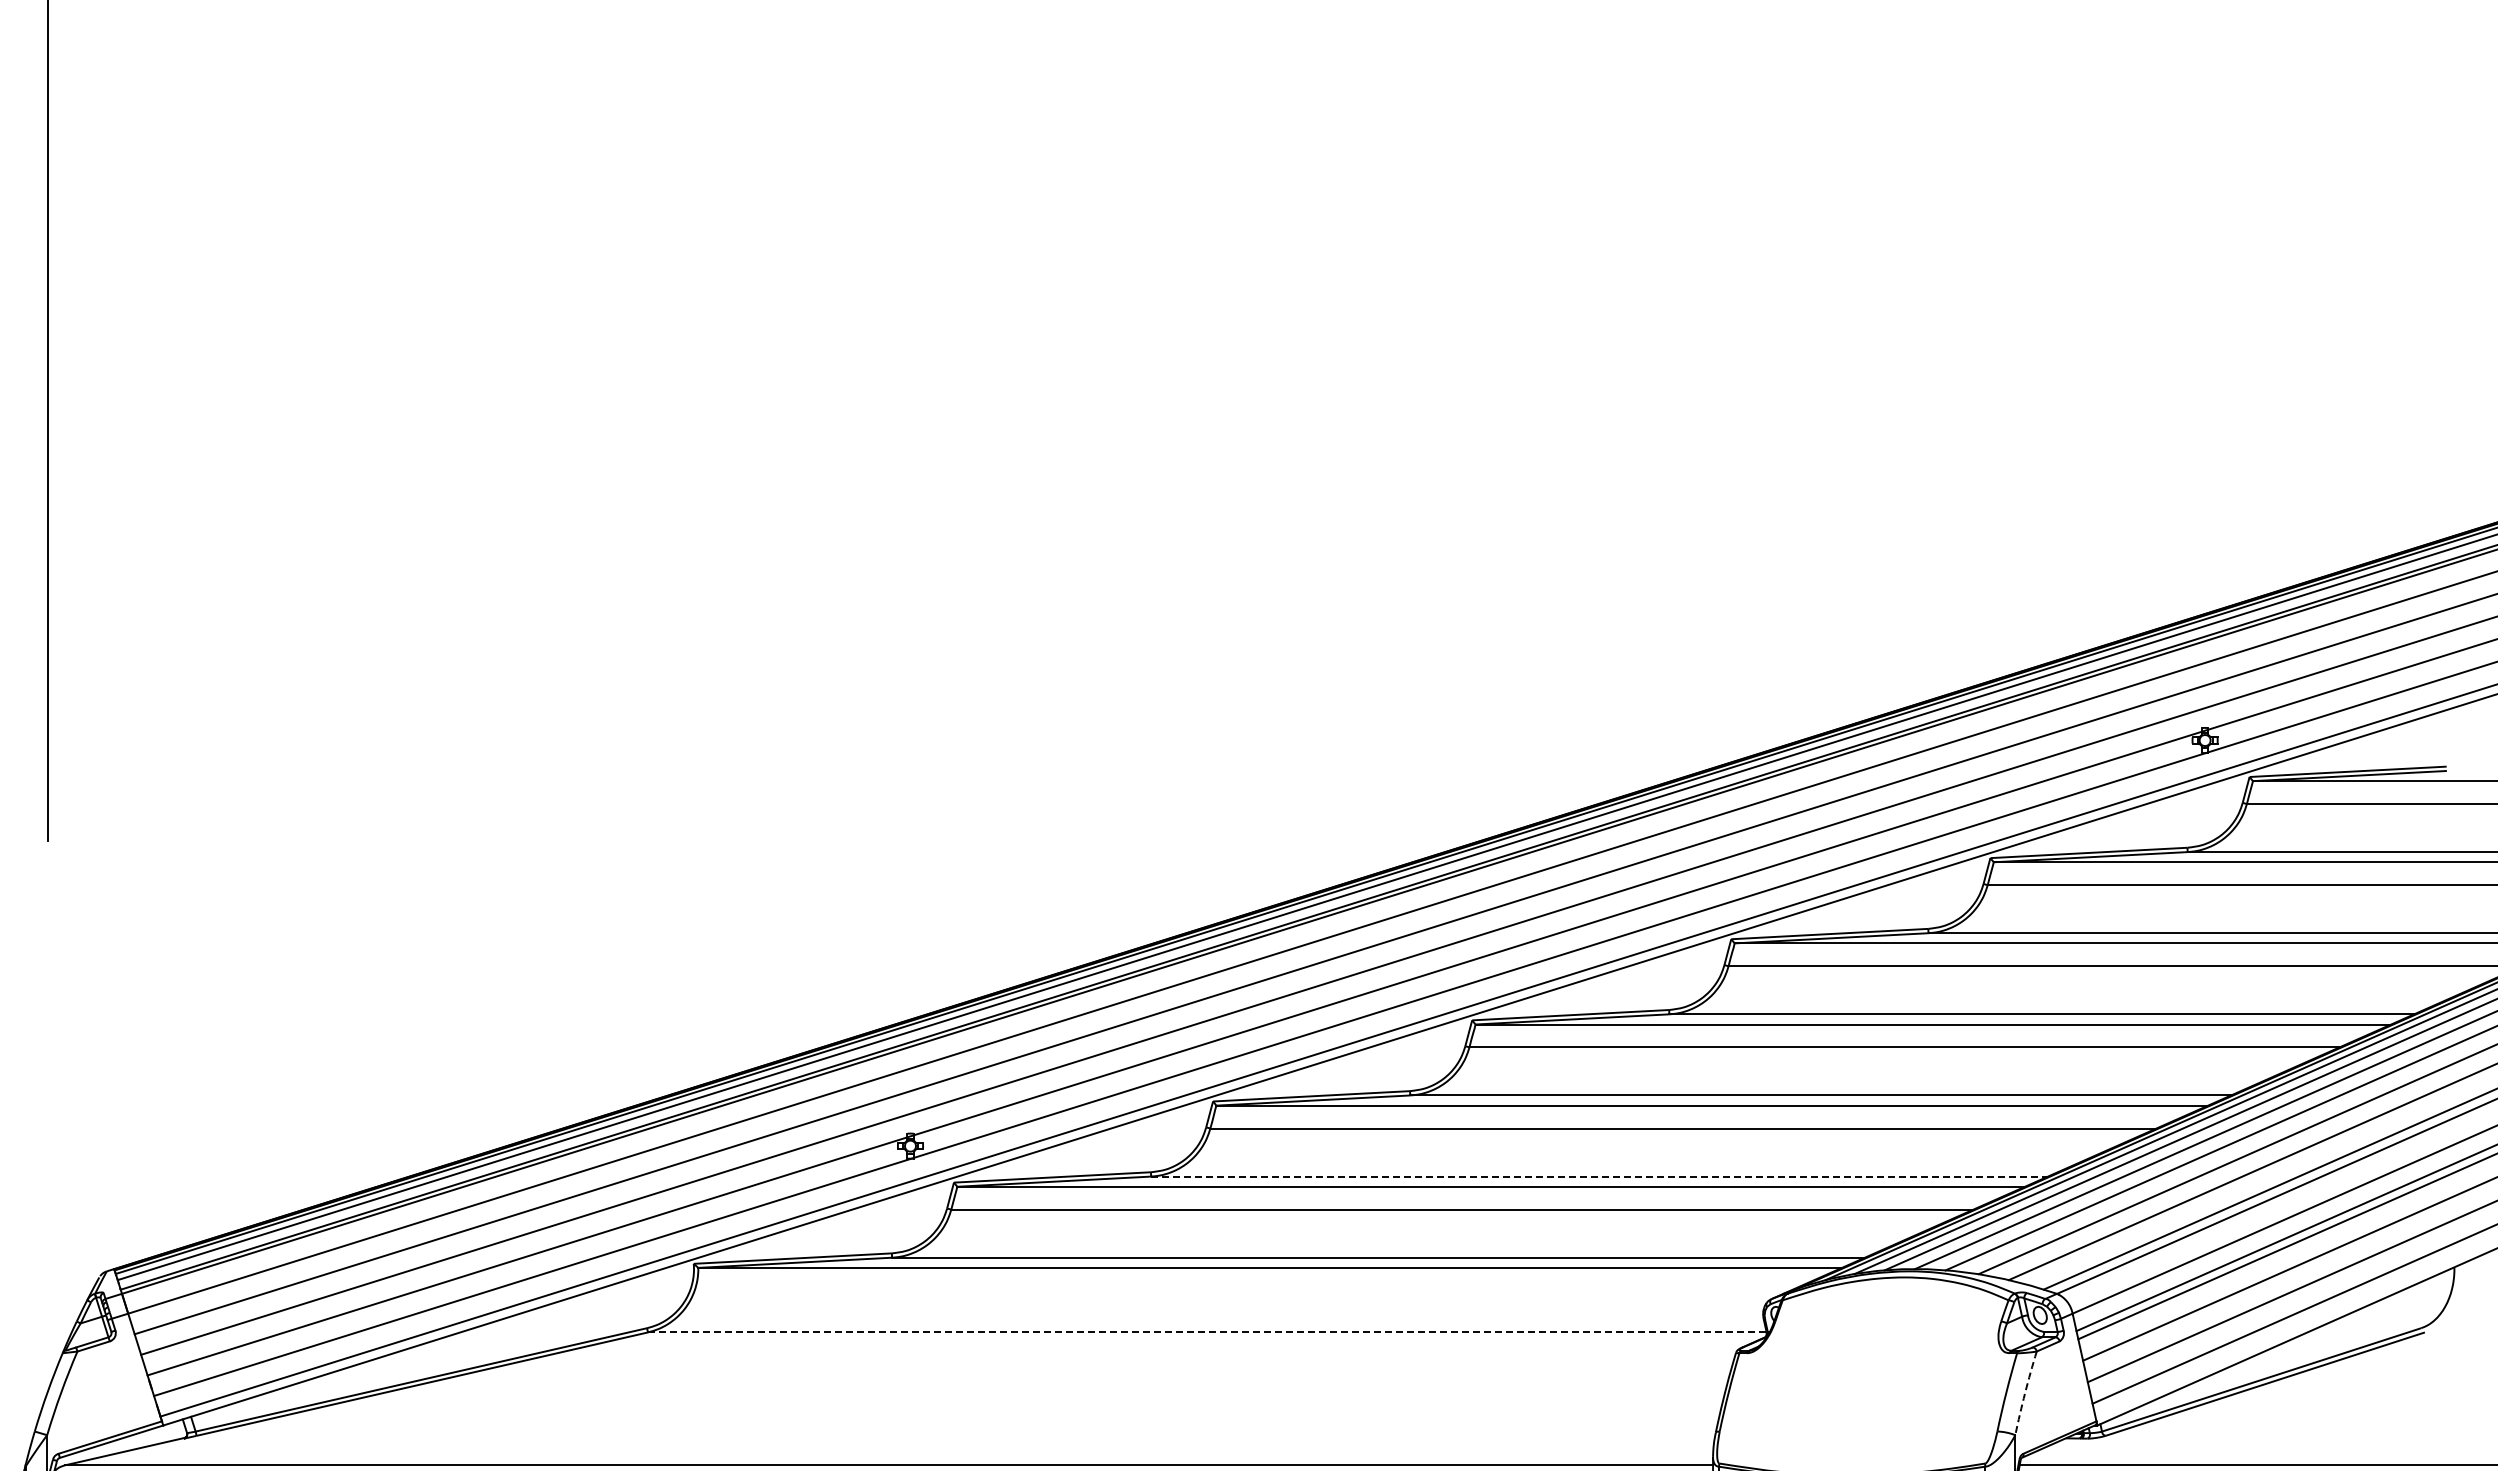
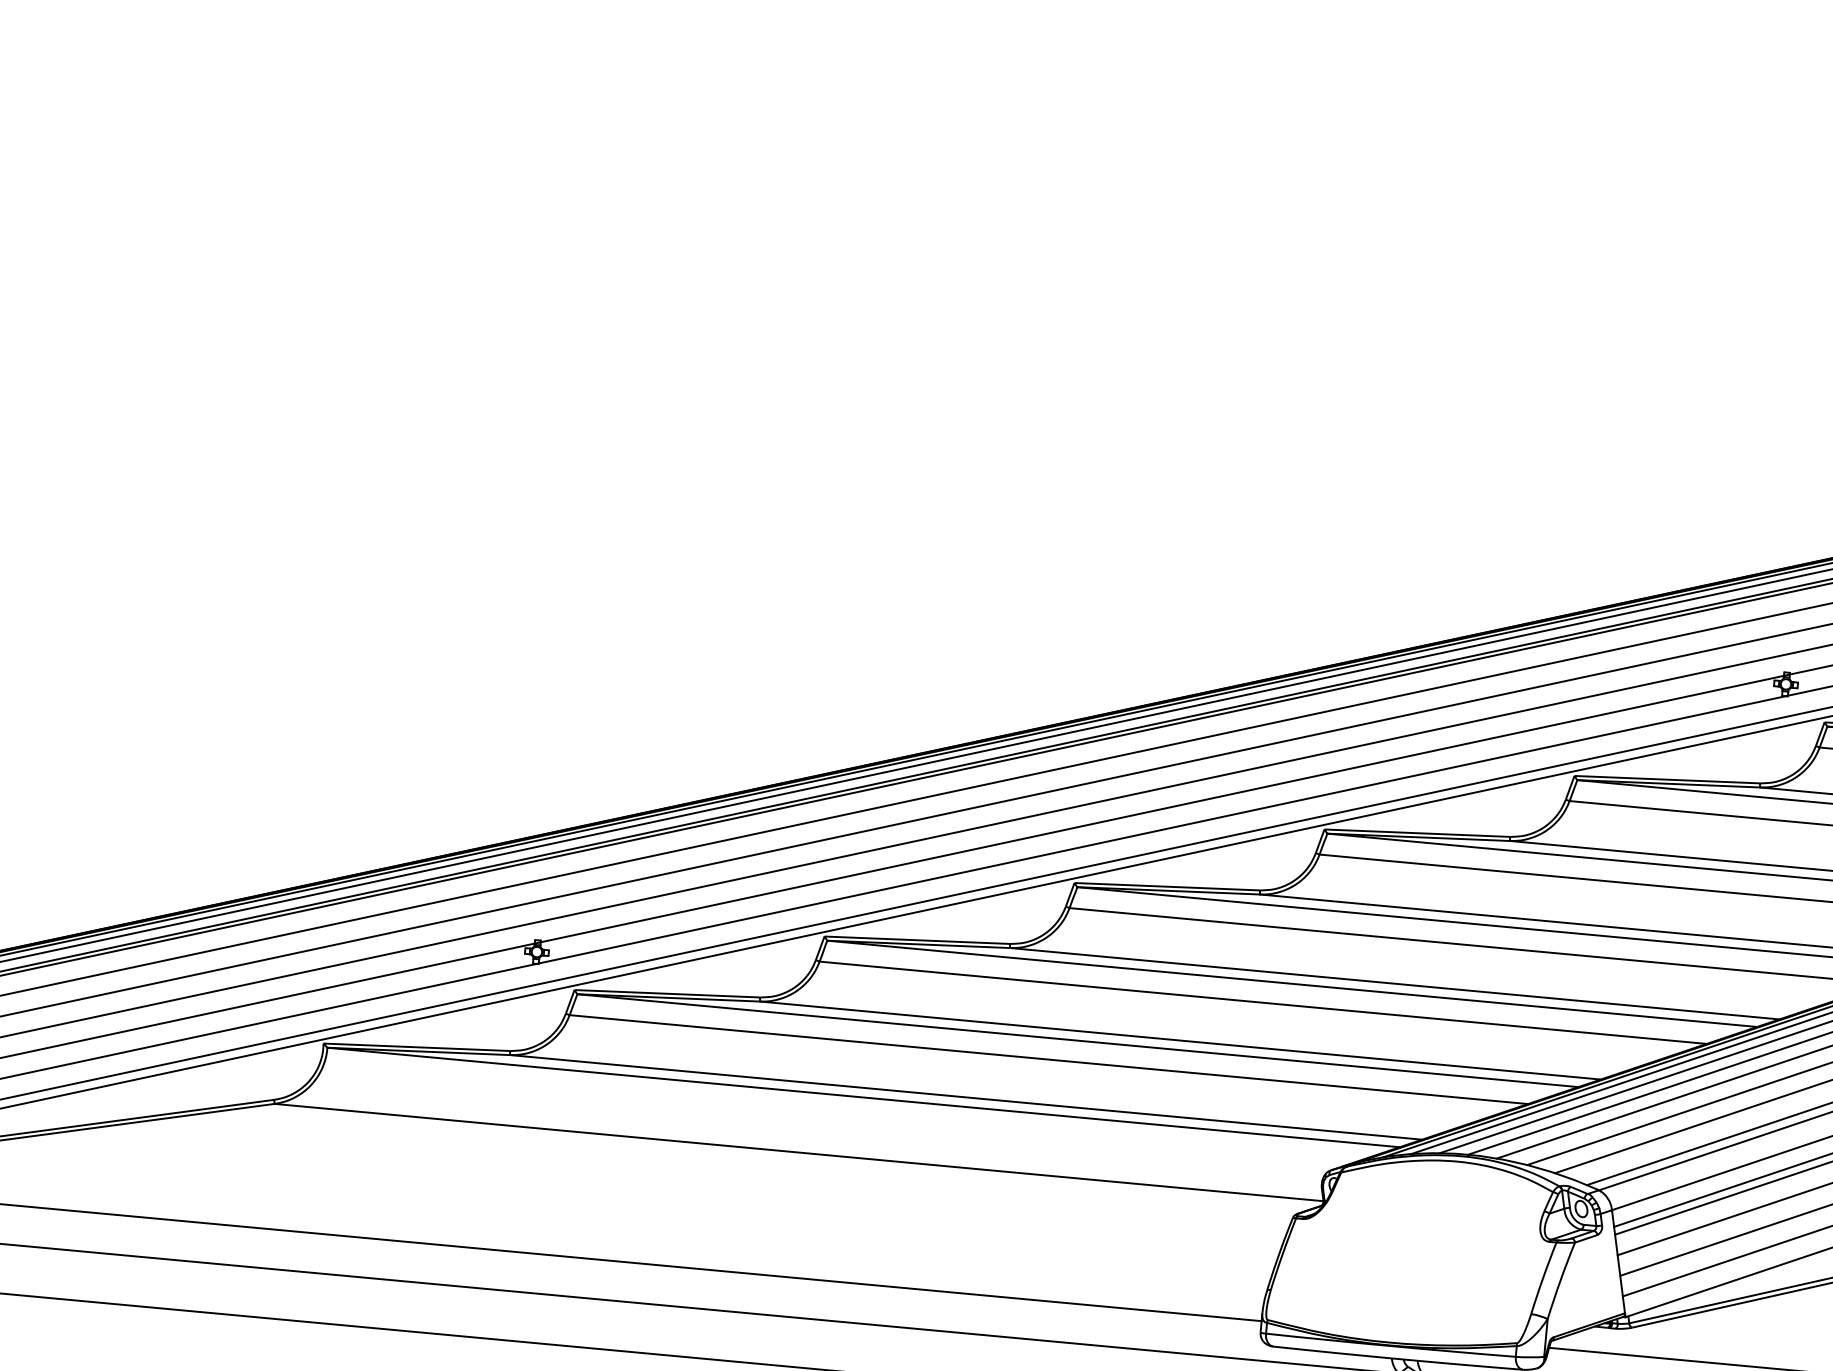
line: (1600, 1176) -> (1181, 1040), dashed -> solid
line: (1207, 1332) -> (799, 1152), dashed -> solid
arc: (2025, 1393) -> (1560, 1280), dashed -> solid

